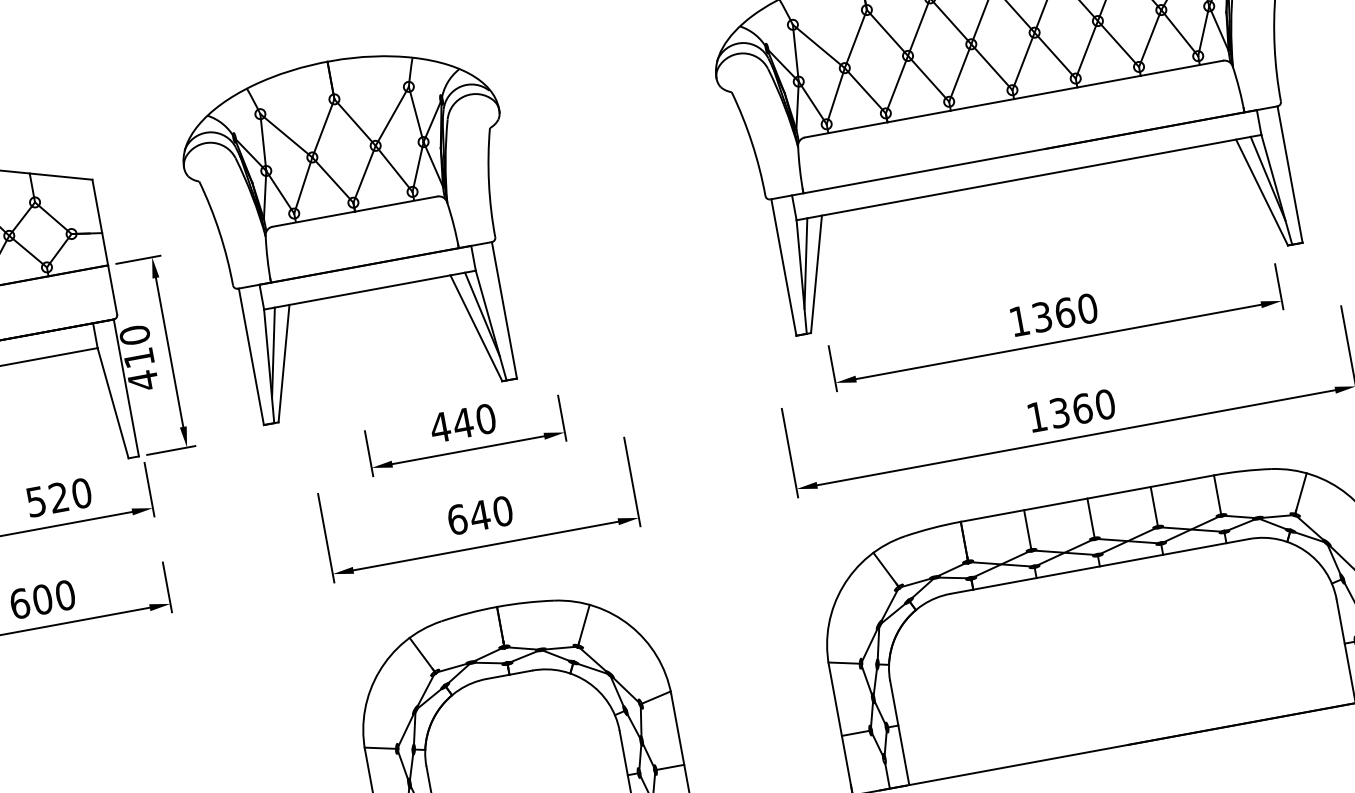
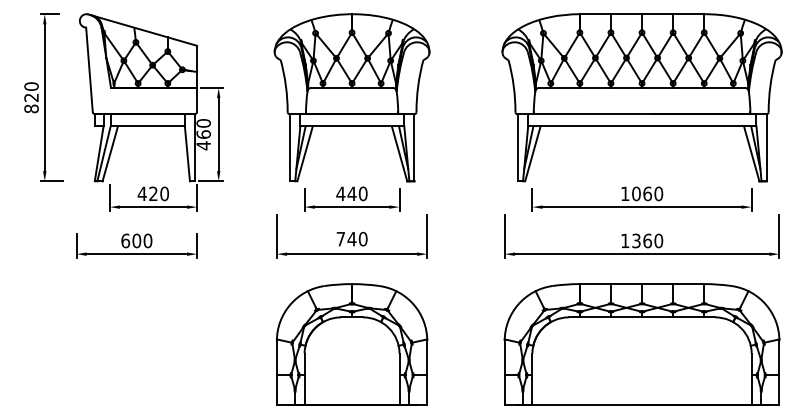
part: (357, 231) -> (351, 97), moved
text: (1042, 316) -> (636, 193), 1360 -> 1060
text: (138, 357) -> (203, 134), 410 -> 460
text: (34, 501) -> (141, 193), 520 -> 420
text: (456, 518) -> (340, 238), 640 -> 740

